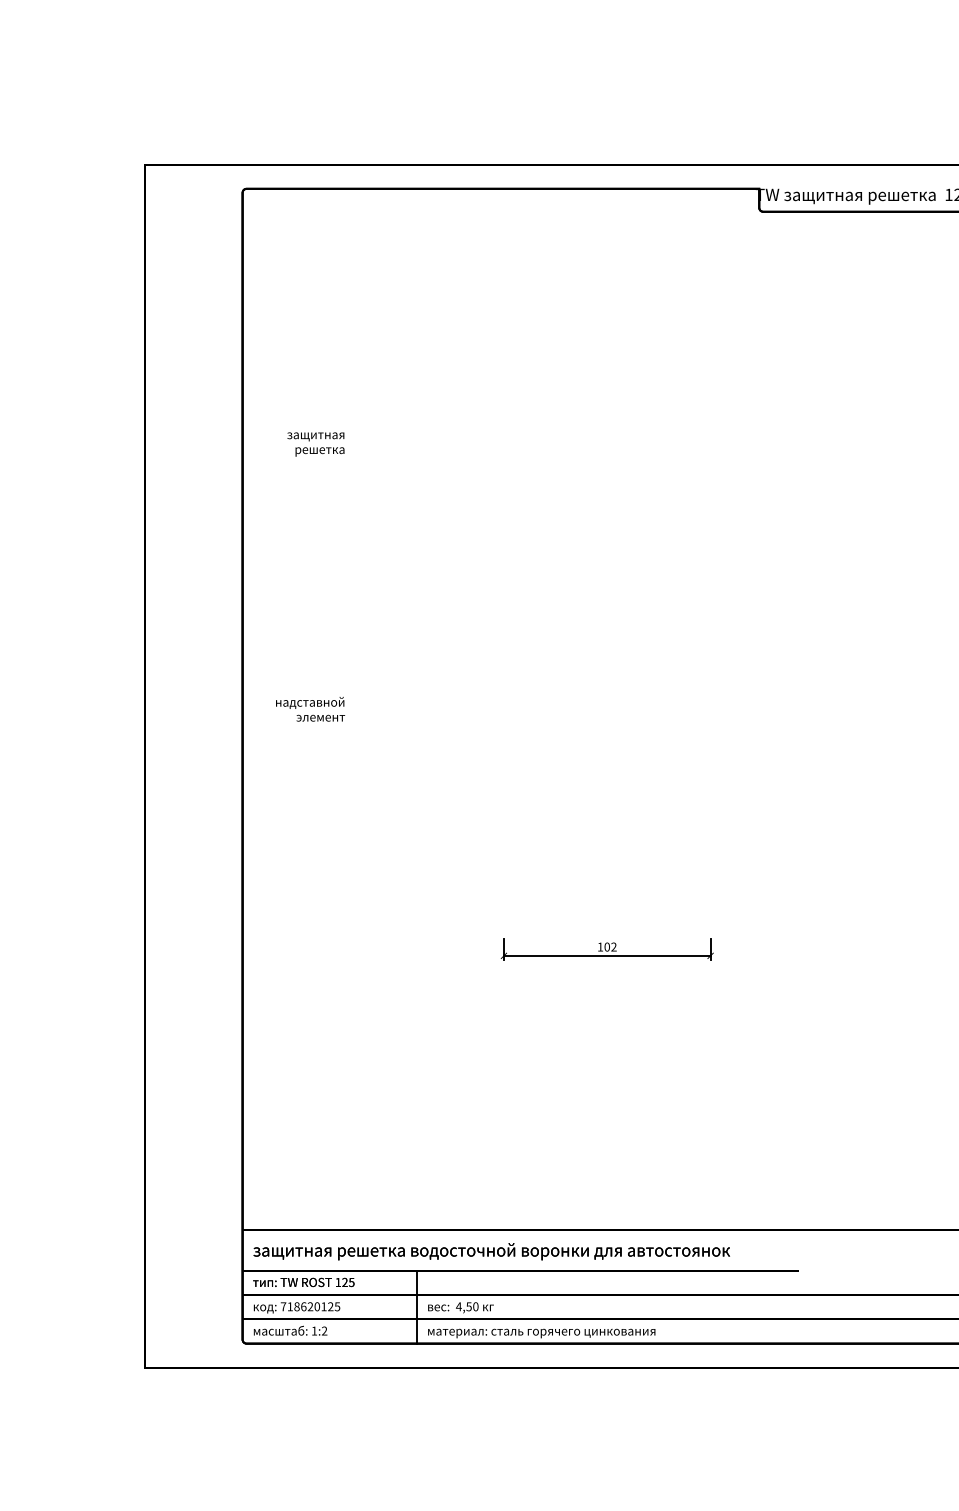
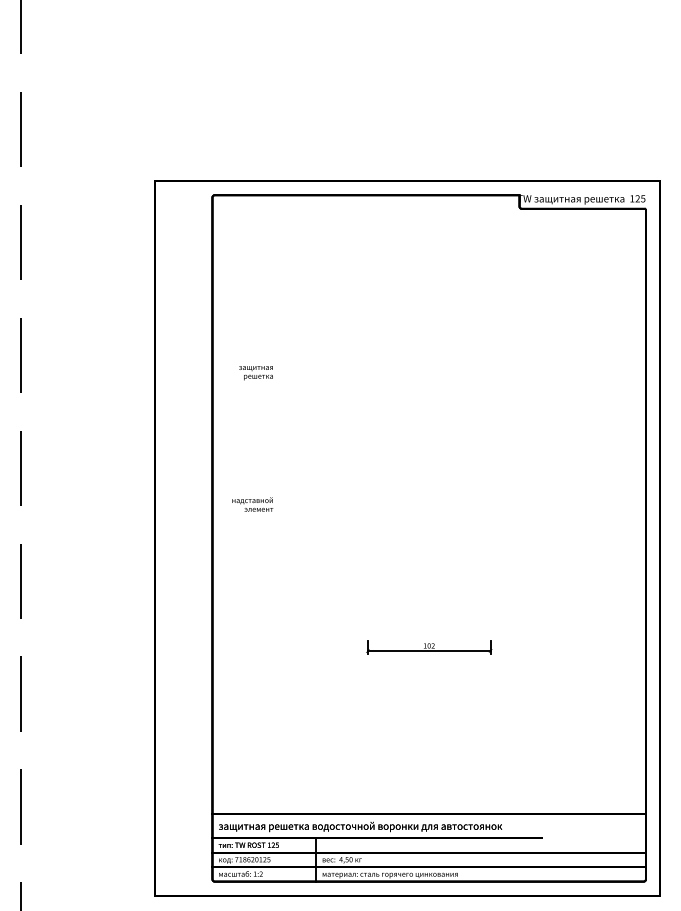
text: (315, 445) -> (255, 373), moved

